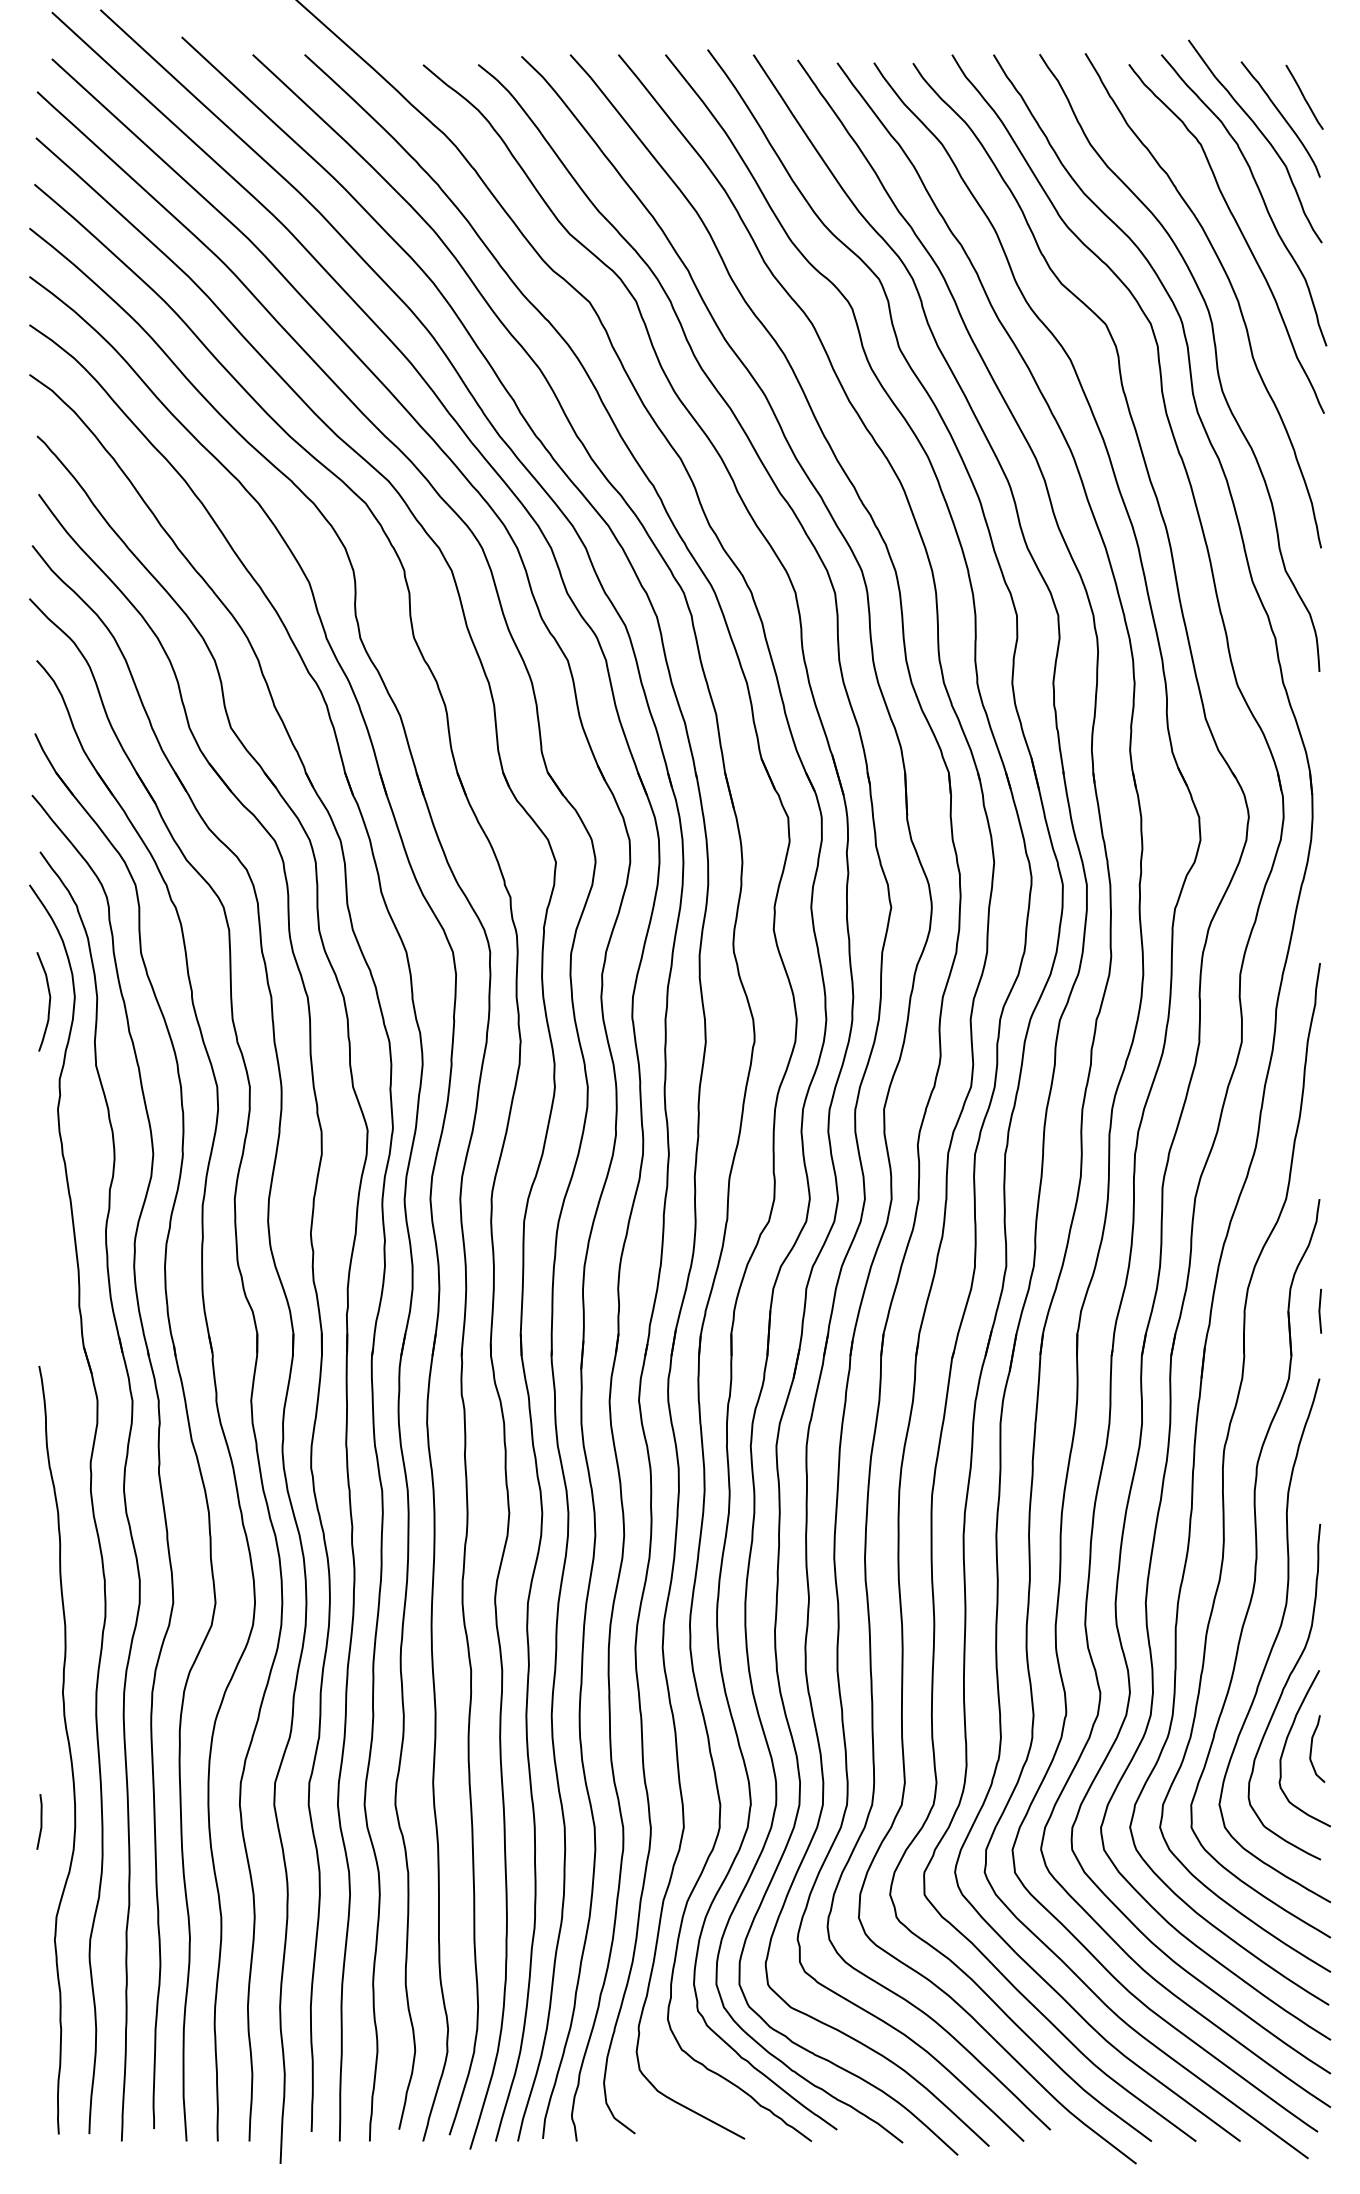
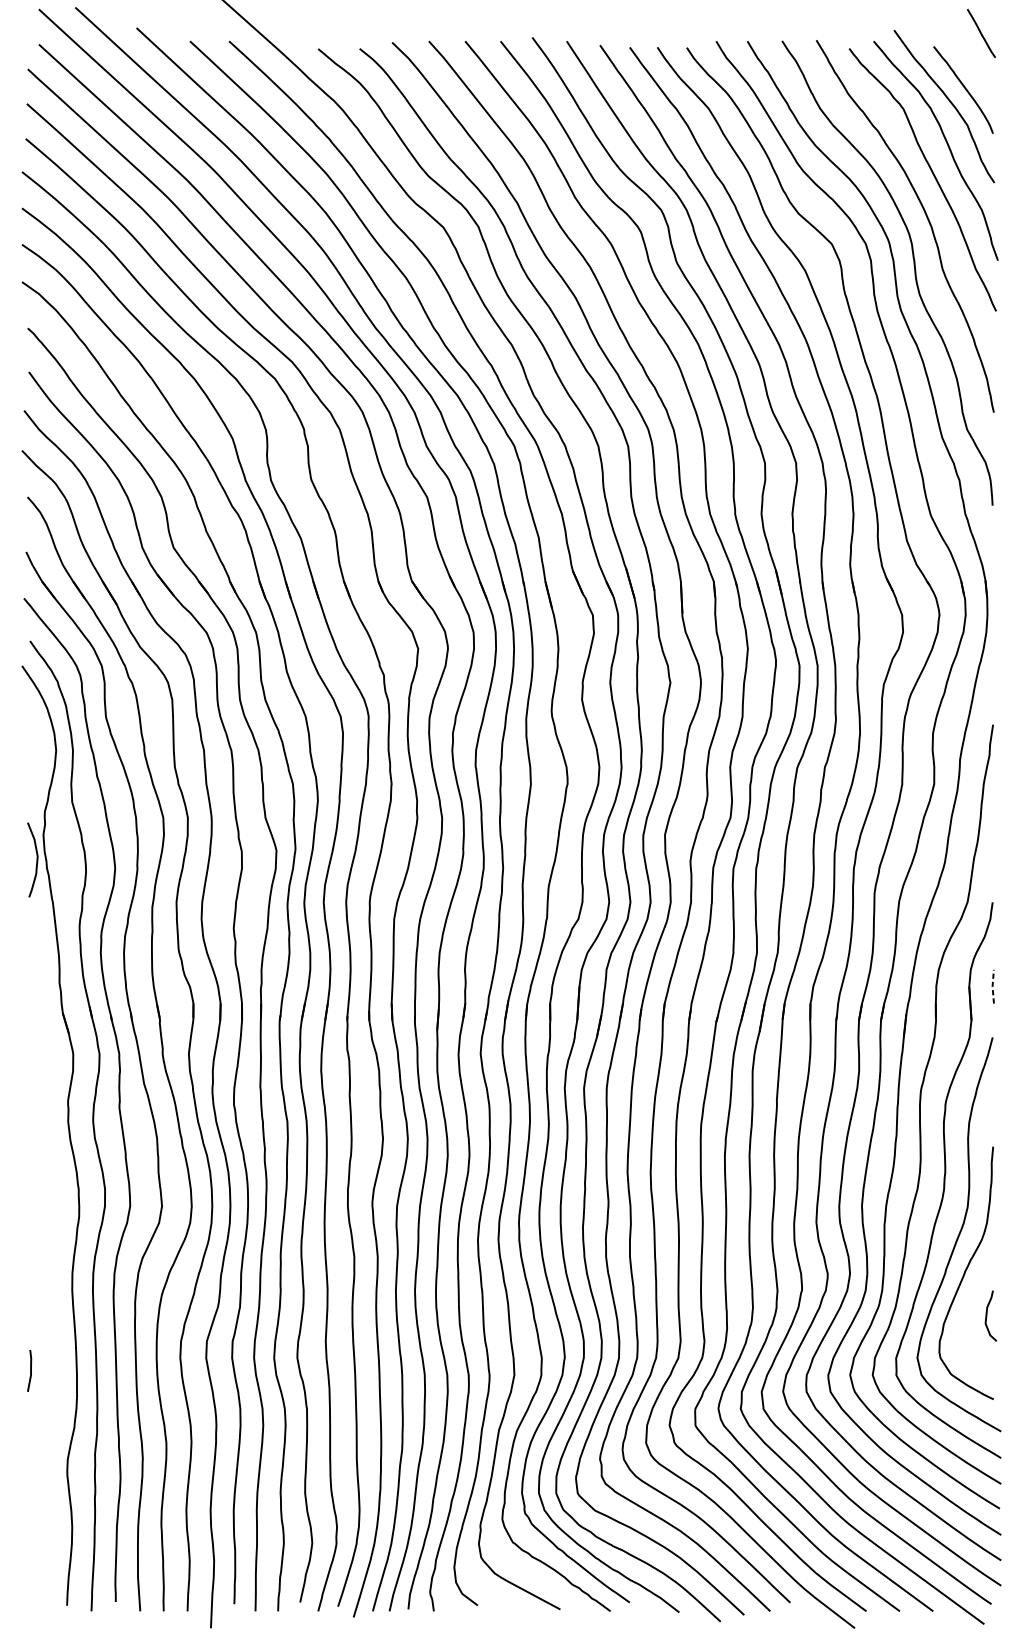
line: (1304, 96) -> (981, 32), moved
curve: (48, 1003) -> (36, 861), moved
line: (1319, 1311) -> (992, 986), solid -> dashed
curve: (1286, 1743) -> (967, 1311), removed
curve: (68, 1748) -> (51, 1315), removed

